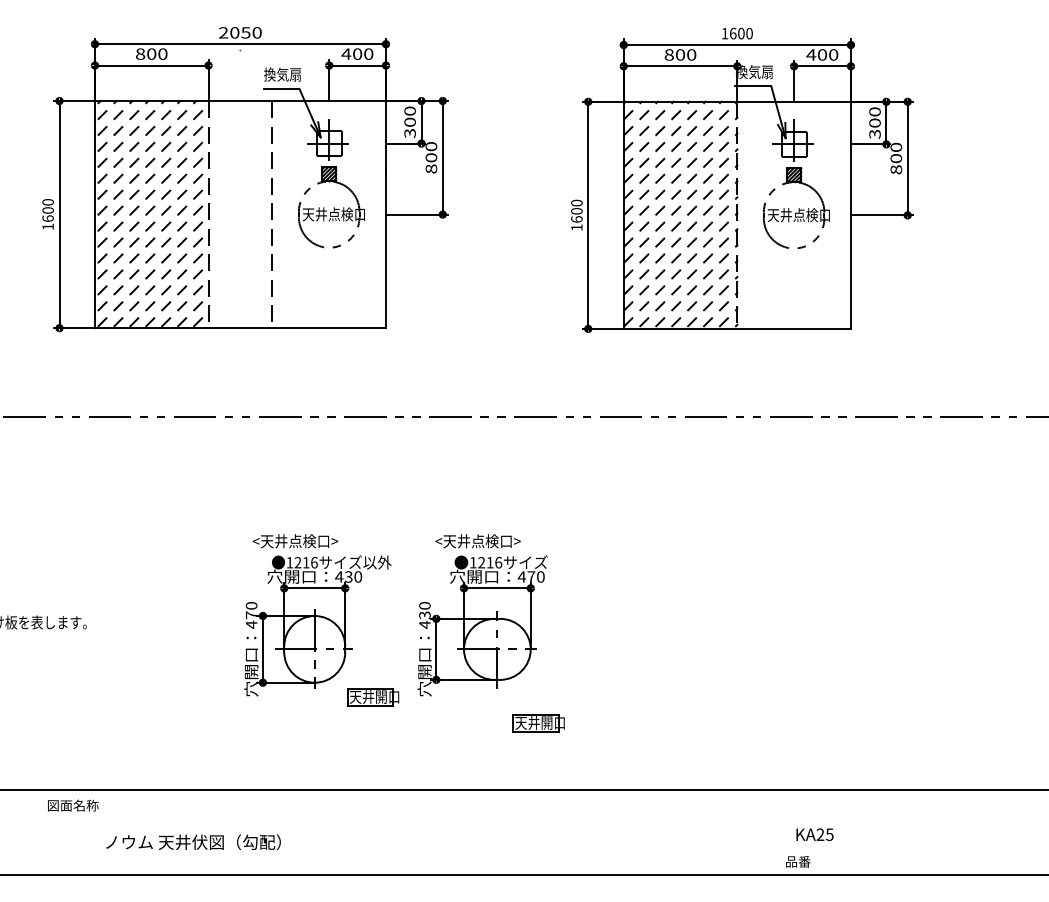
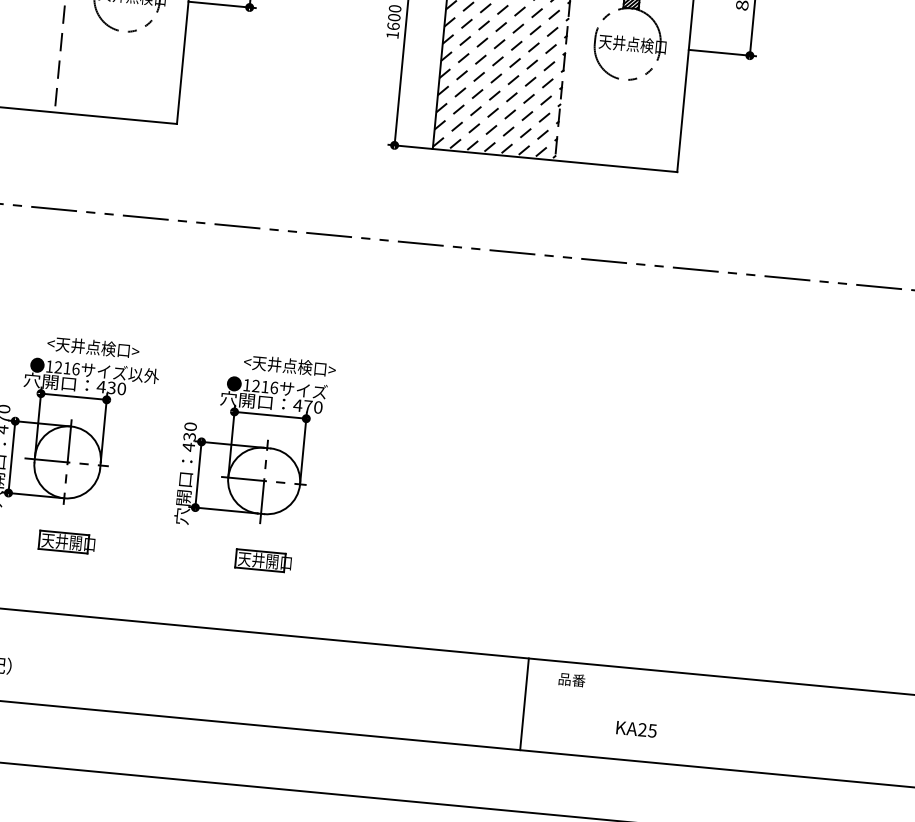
text: (295, 541) -> (93, 347), moved
text: (477, 541) -> (289, 366), moved
part: (373, 697) -> (67, 542), moved
part: (538, 723) -> (263, 561), moved
line: (756, 831) -> (524, 703), added
text: (814, 834) -> (636, 729), moved
text: (798, 861) -> (572, 679), moved

